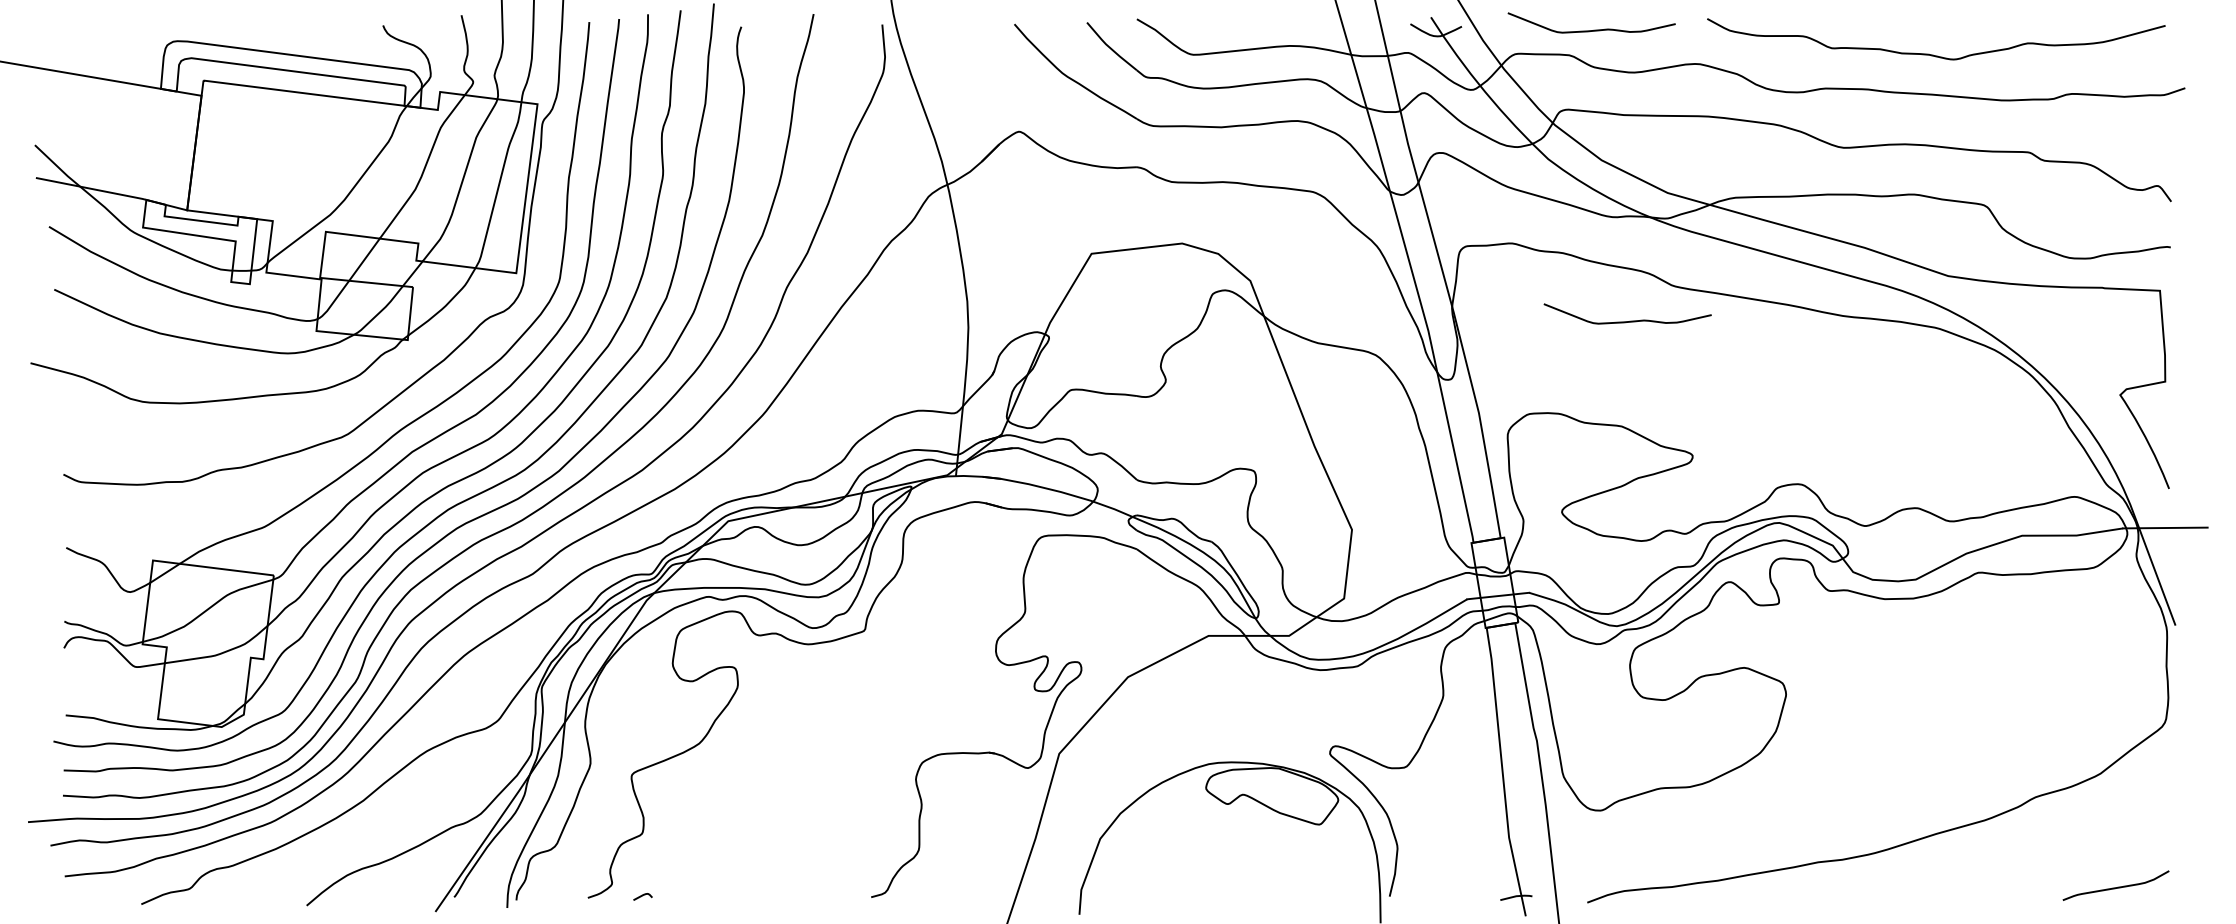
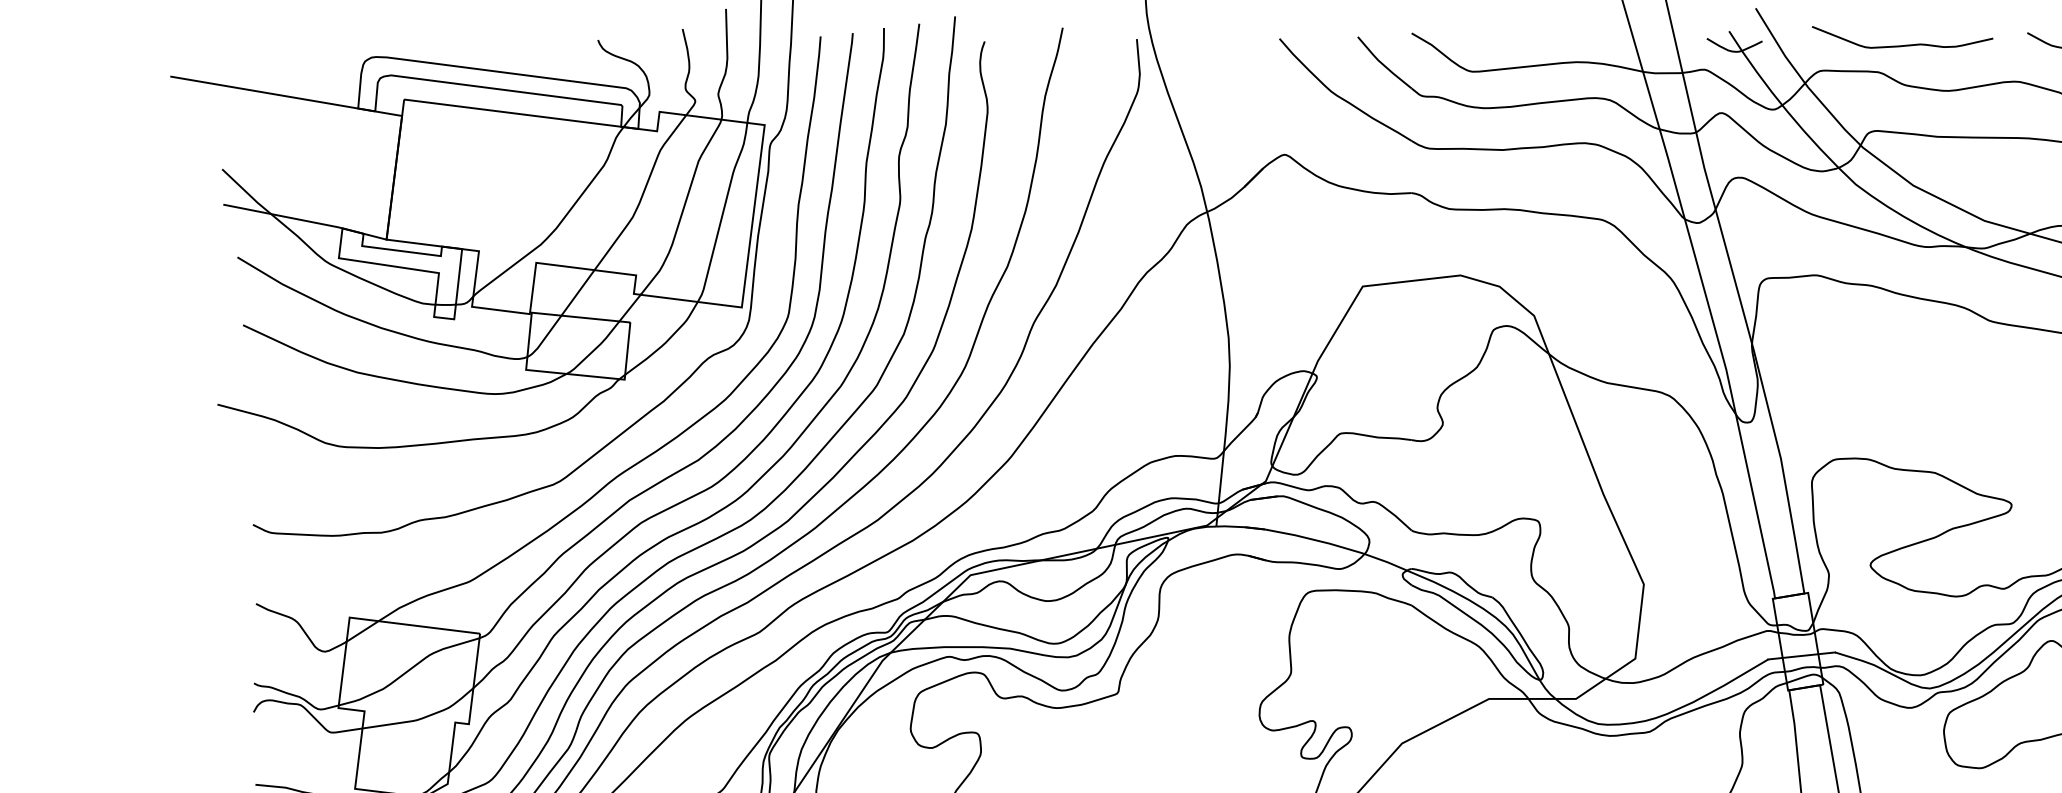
curve: (1629, 320) -> (1943, 358), removed

